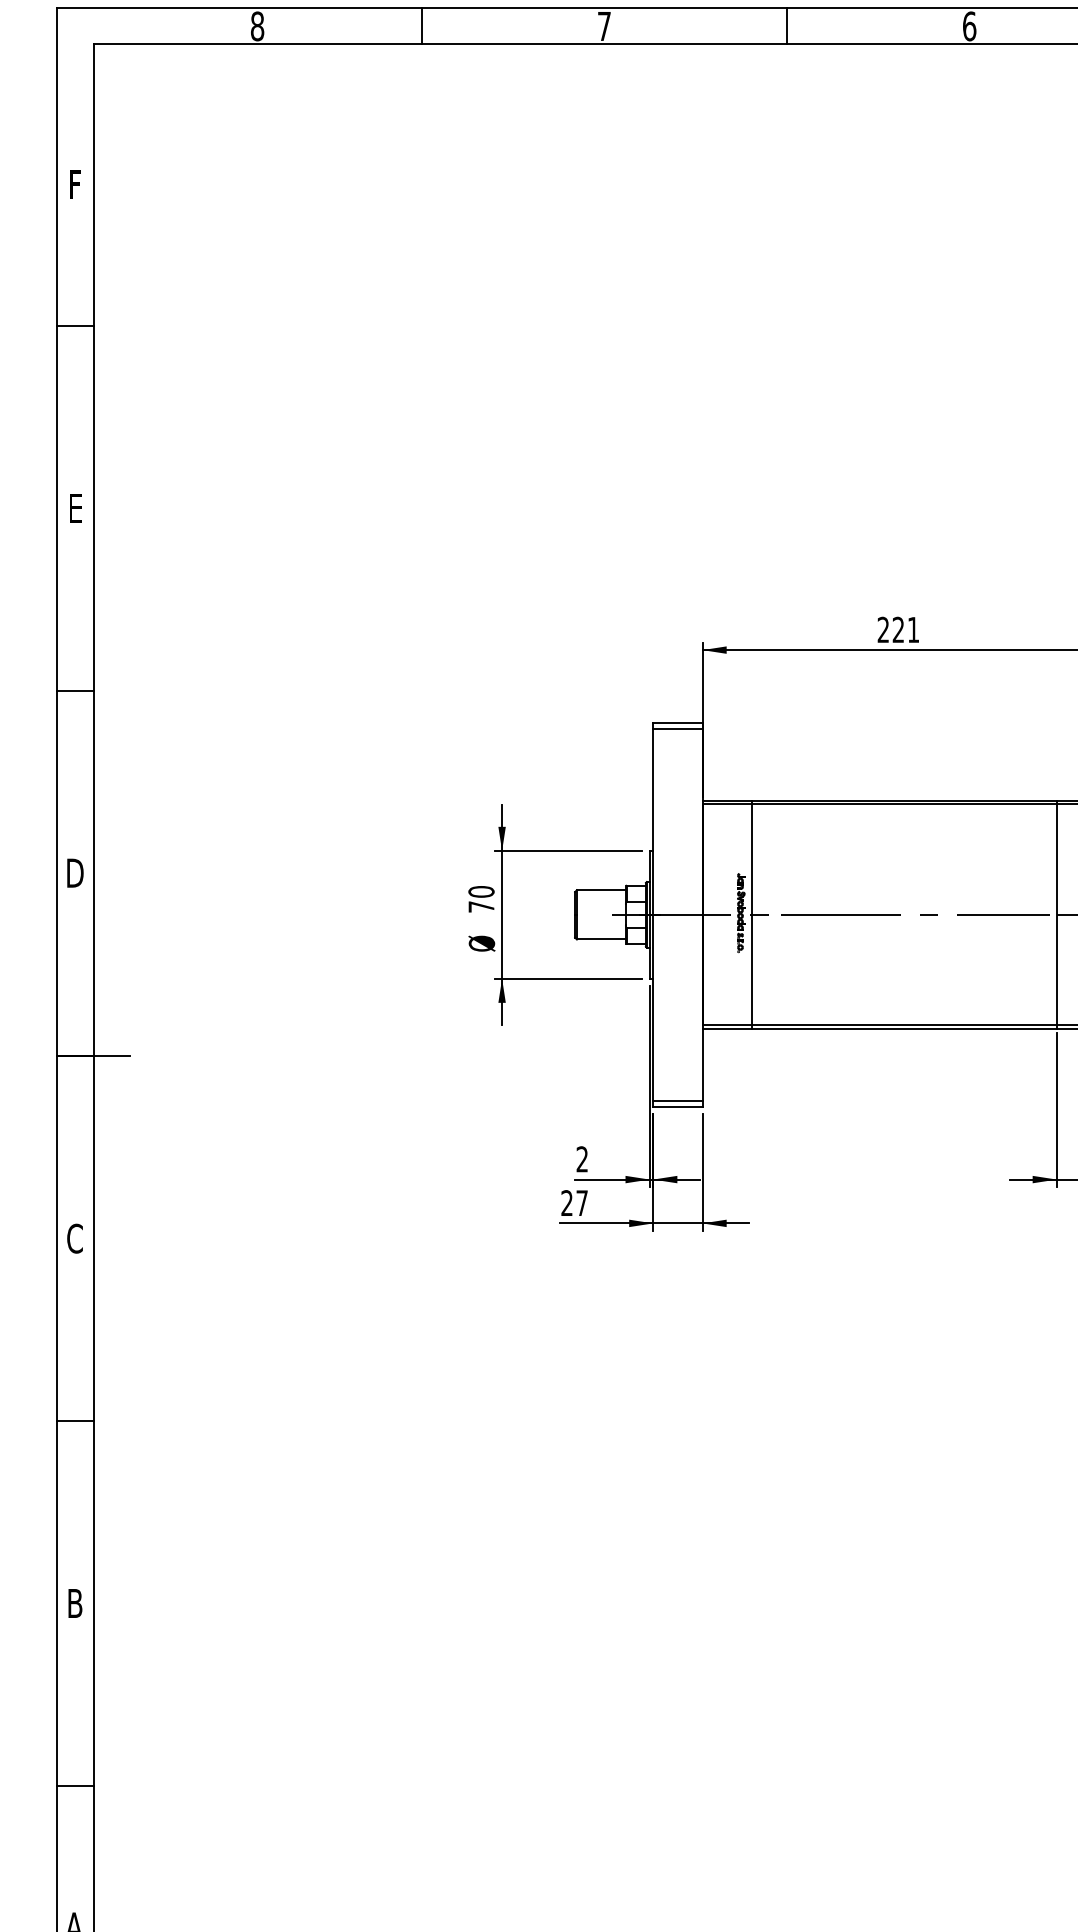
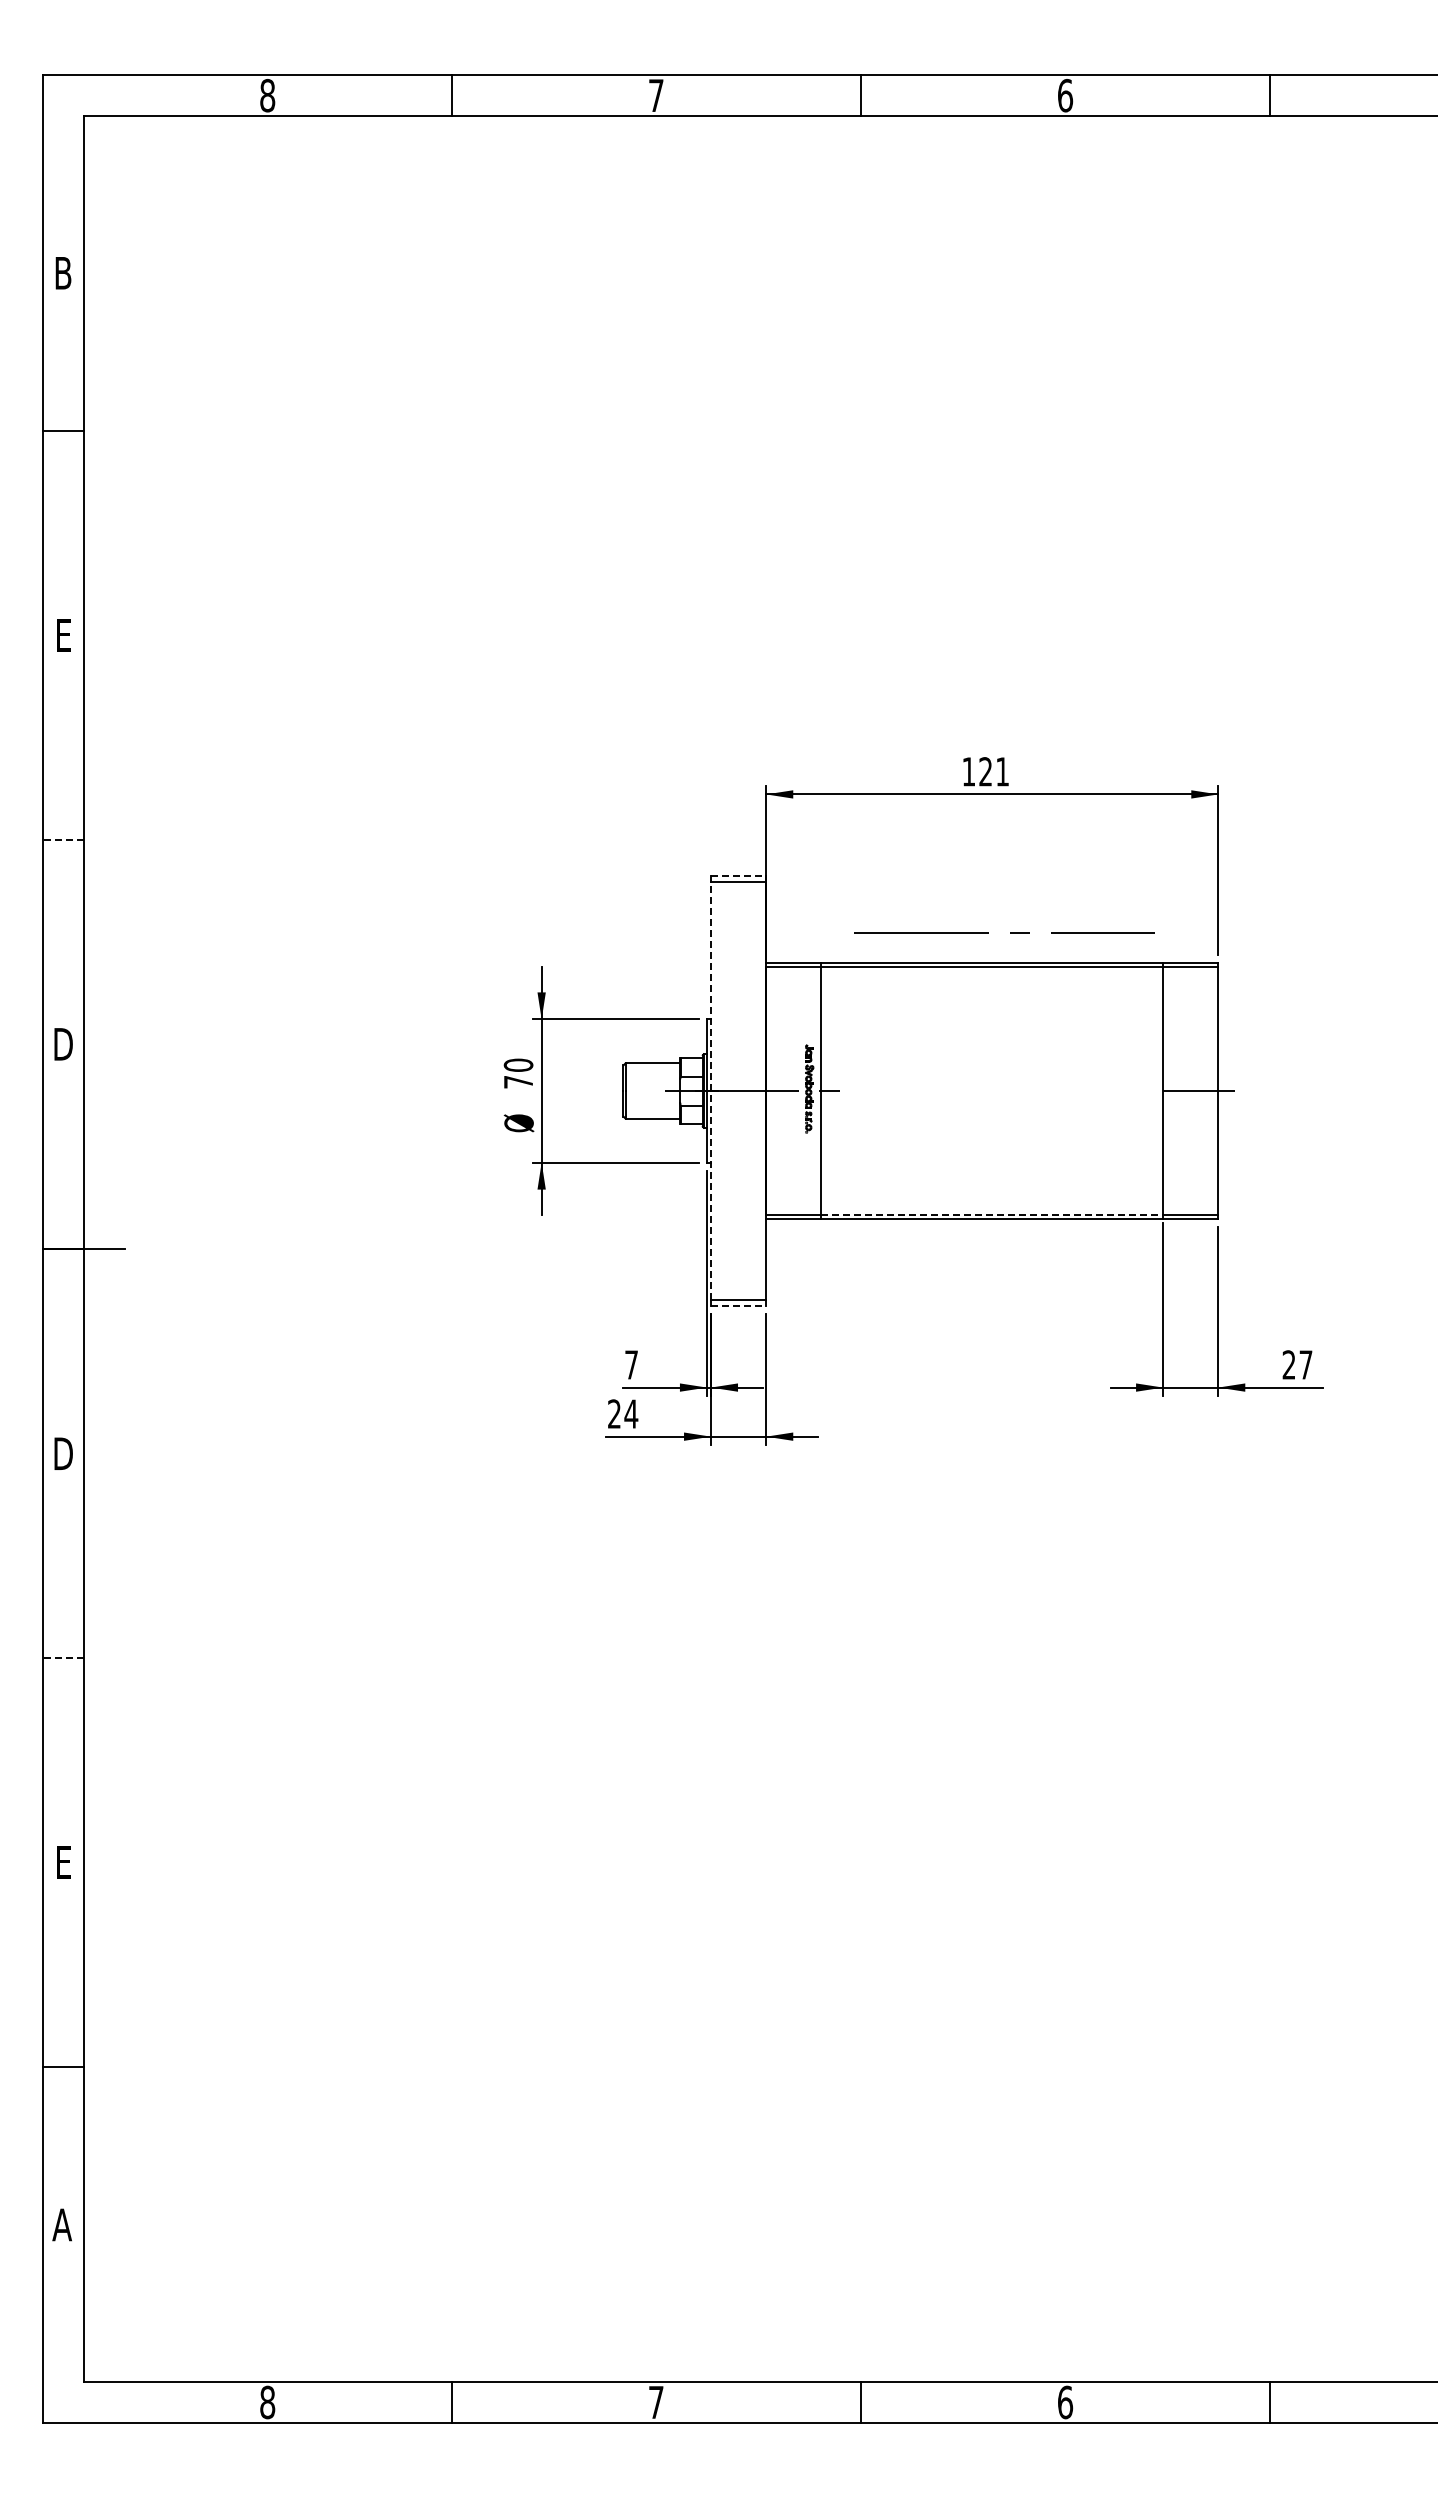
text: (75, 185) -> (63, 273), F -> B
text: (883, 629) -> (968, 771), 221 -> 121
line: (75, 690) -> (63, 839), solid -> dashed
line: (677, 723) -> (738, 876), solid -> dashed
line: (920, 914) -> (1010, 932), moved
line: (653, 915) -> (711, 1091), solid -> dashed
line: (904, 1025) -> (992, 1214), solid -> dashed
line: (677, 1106) -> (738, 1305), solid -> dashed
text: (582, 1158) -> (631, 1364), 2 -> 7
text: (582, 1202) -> (631, 1413), 27 -> 24
text: (75, 1238) -> (63, 1453), C -> D
line: (75, 1421) -> (63, 1658), solid -> dashed
text: (75, 1603) -> (63, 1862), B -> E

